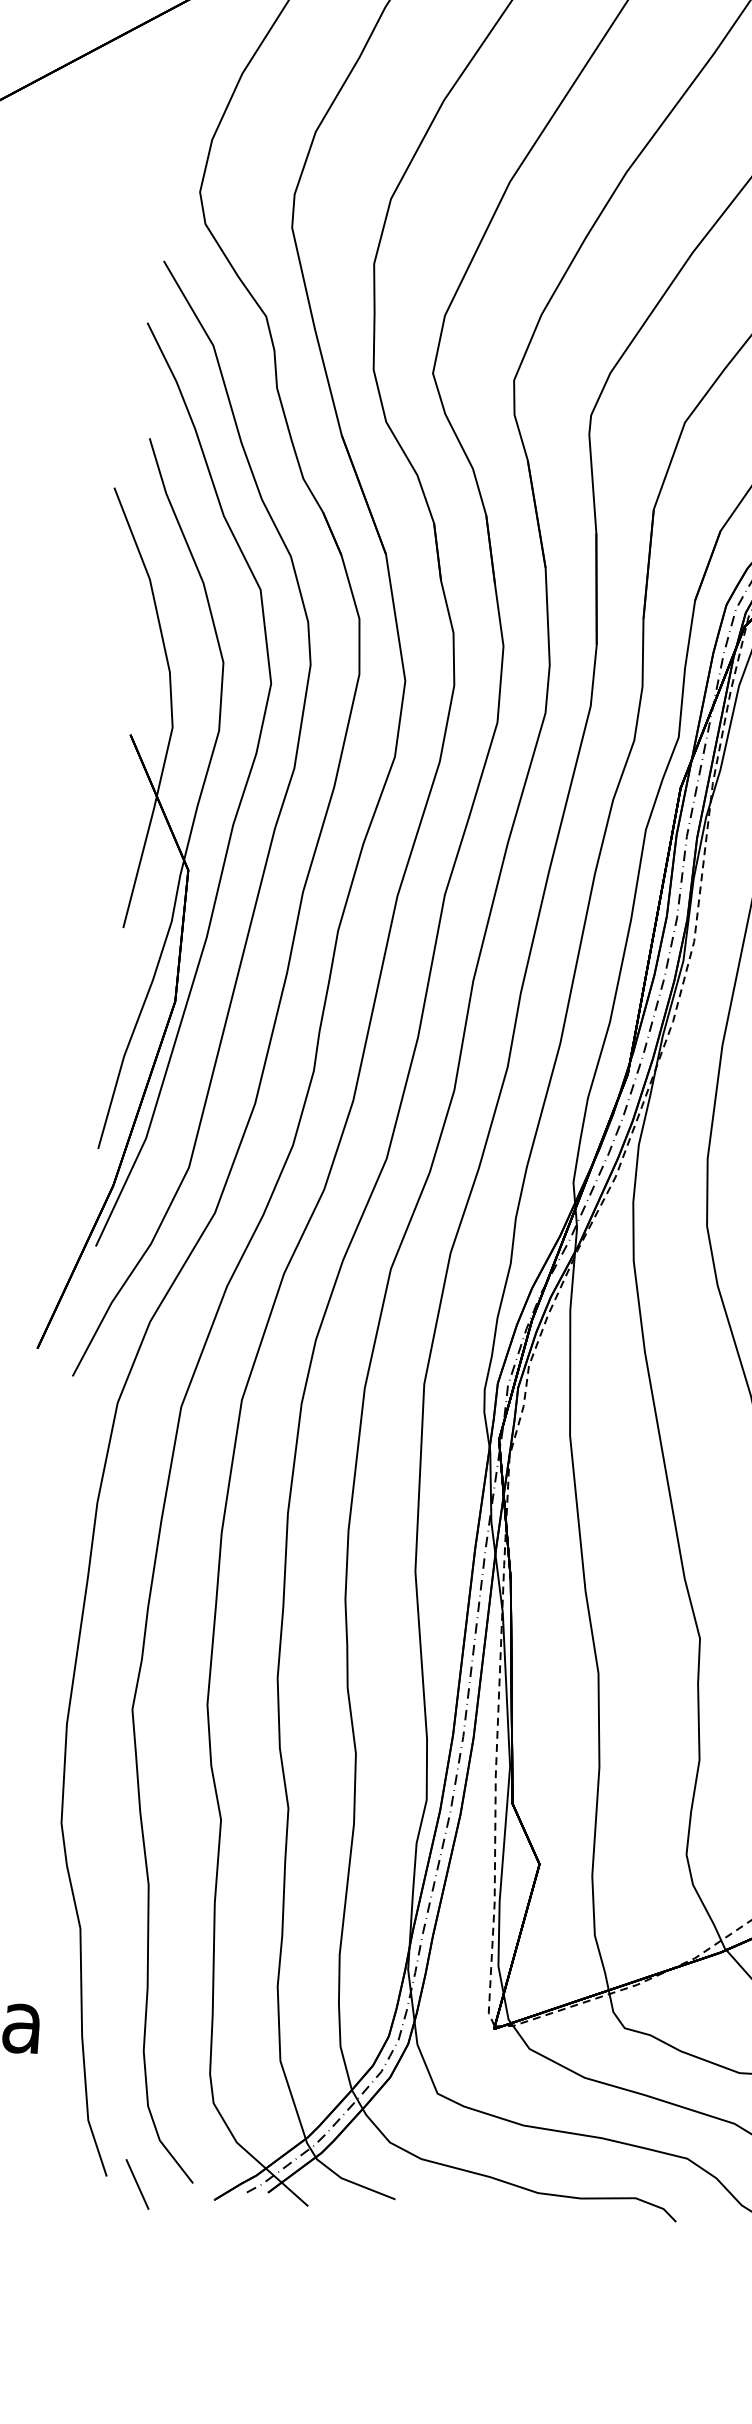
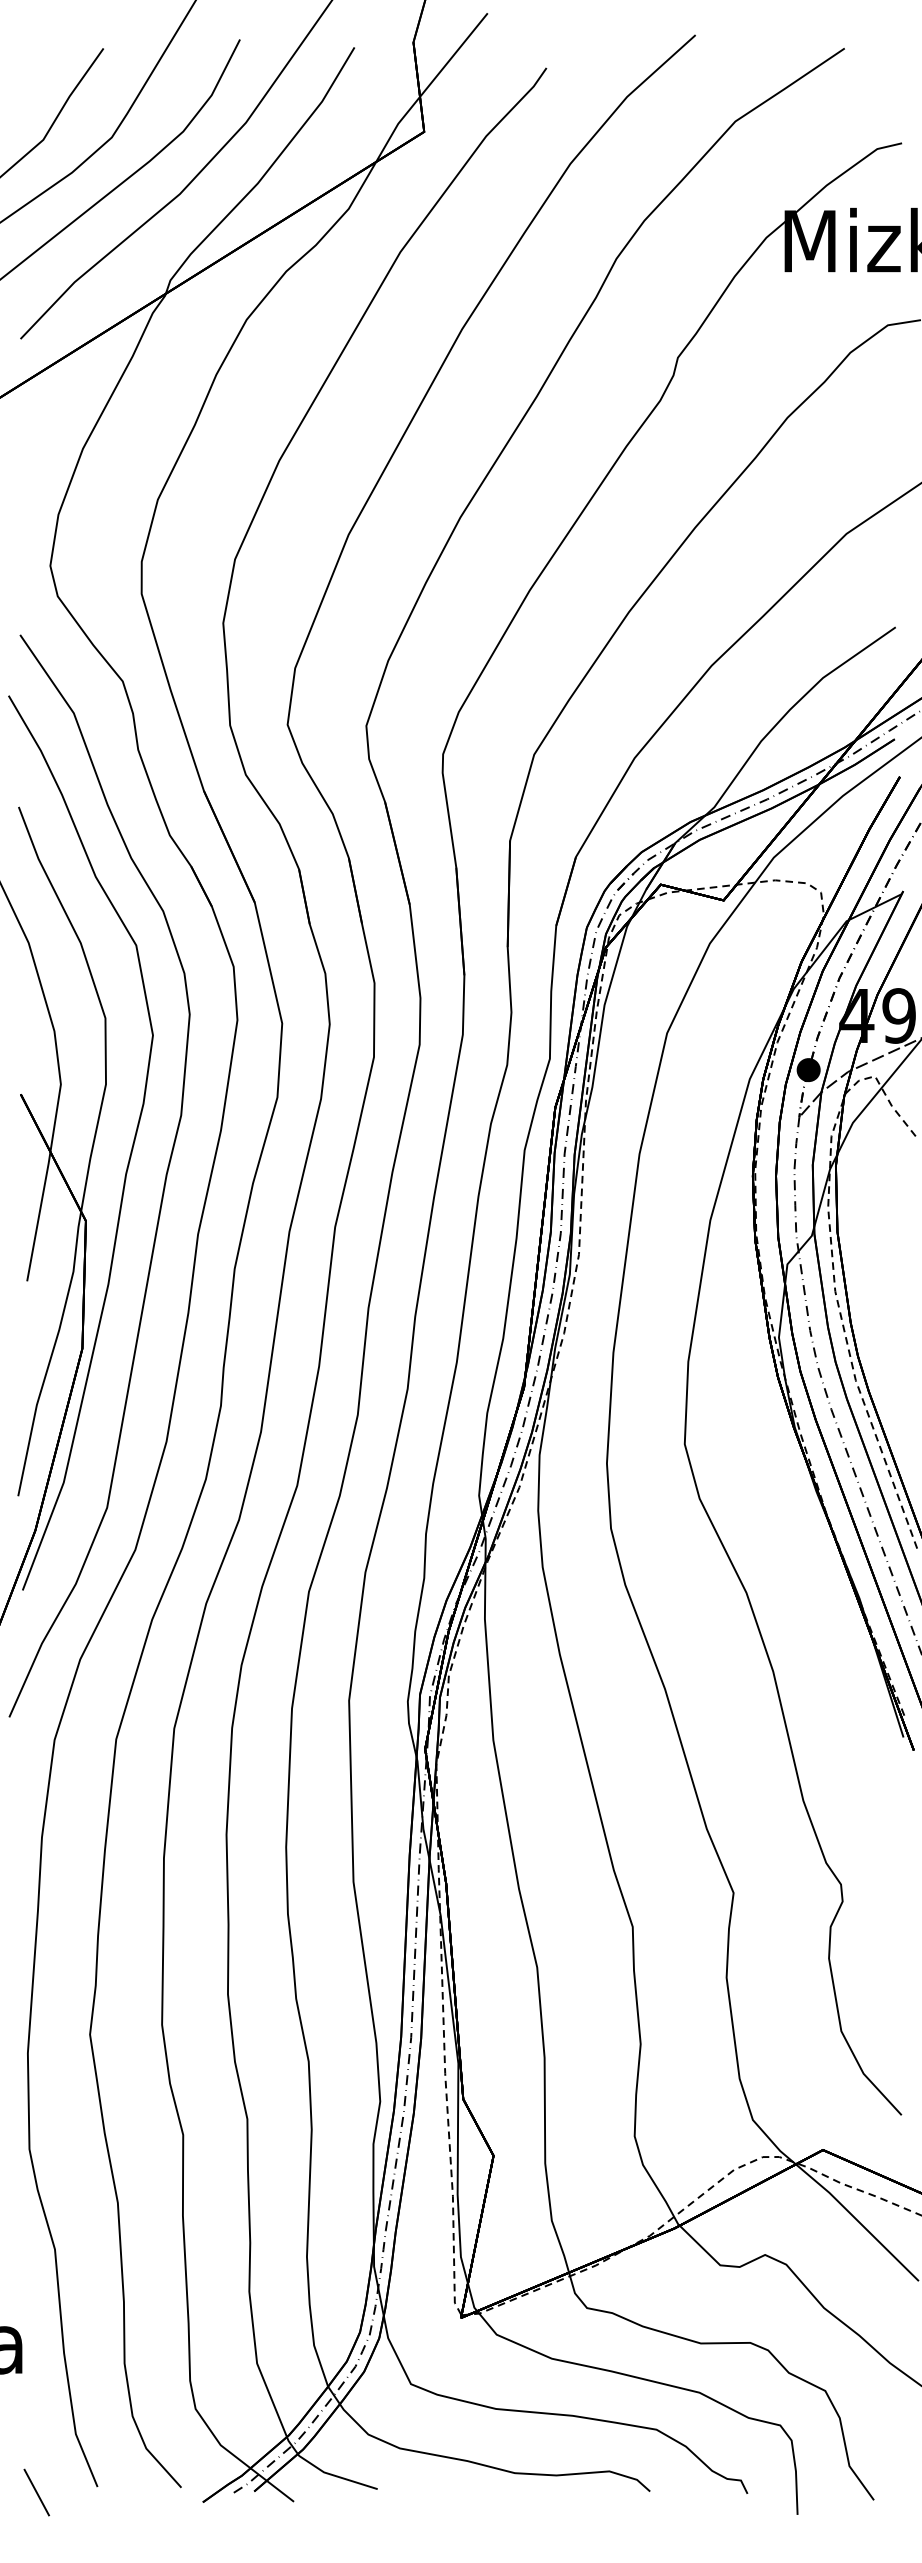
line: (137, 2184) -> (36, 2492), moved

